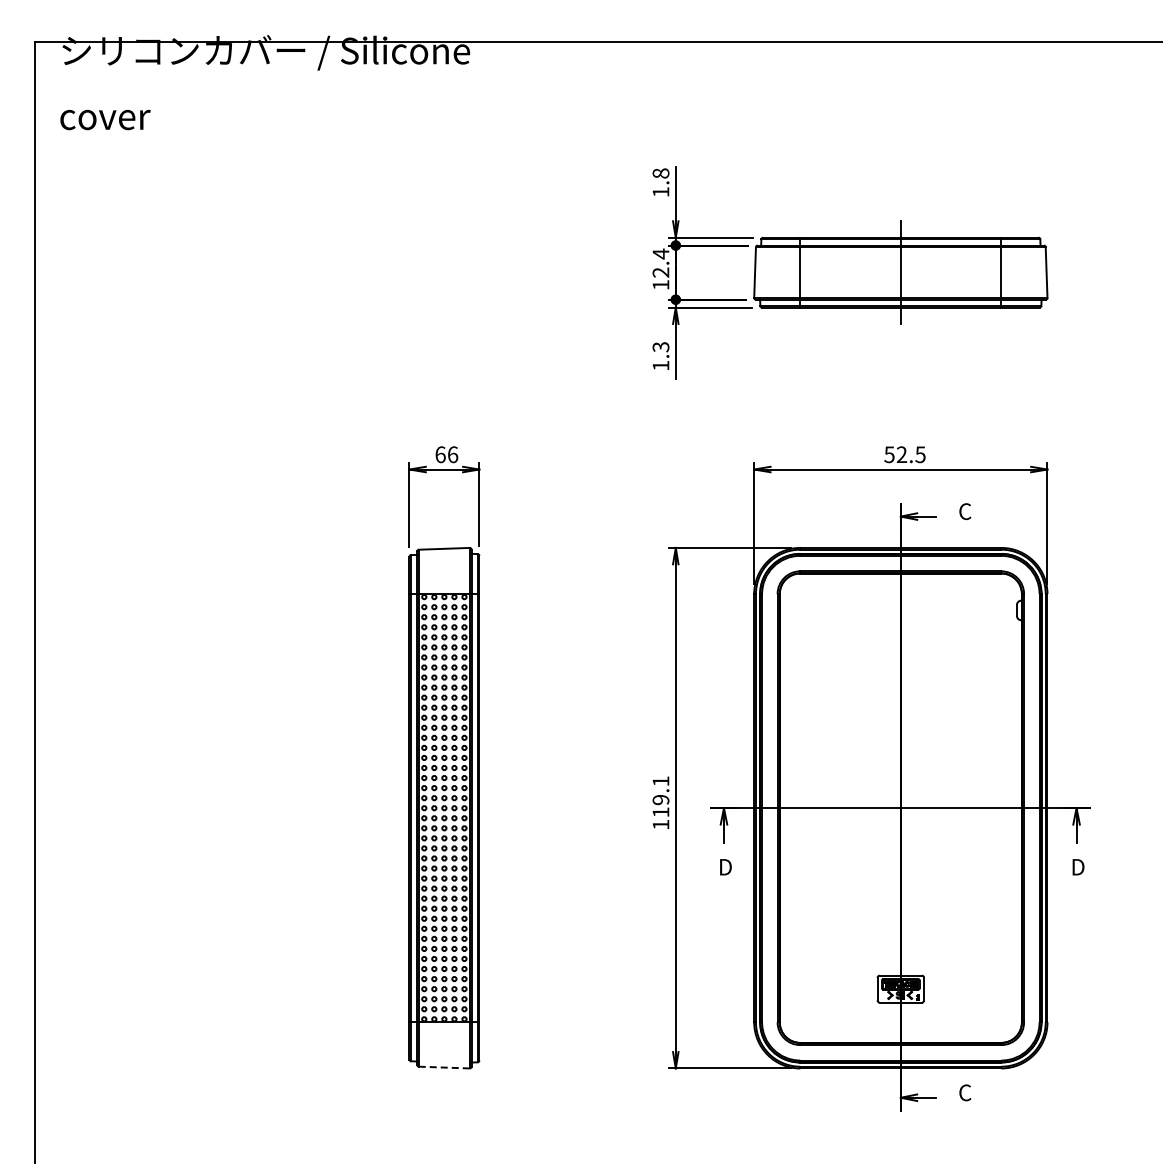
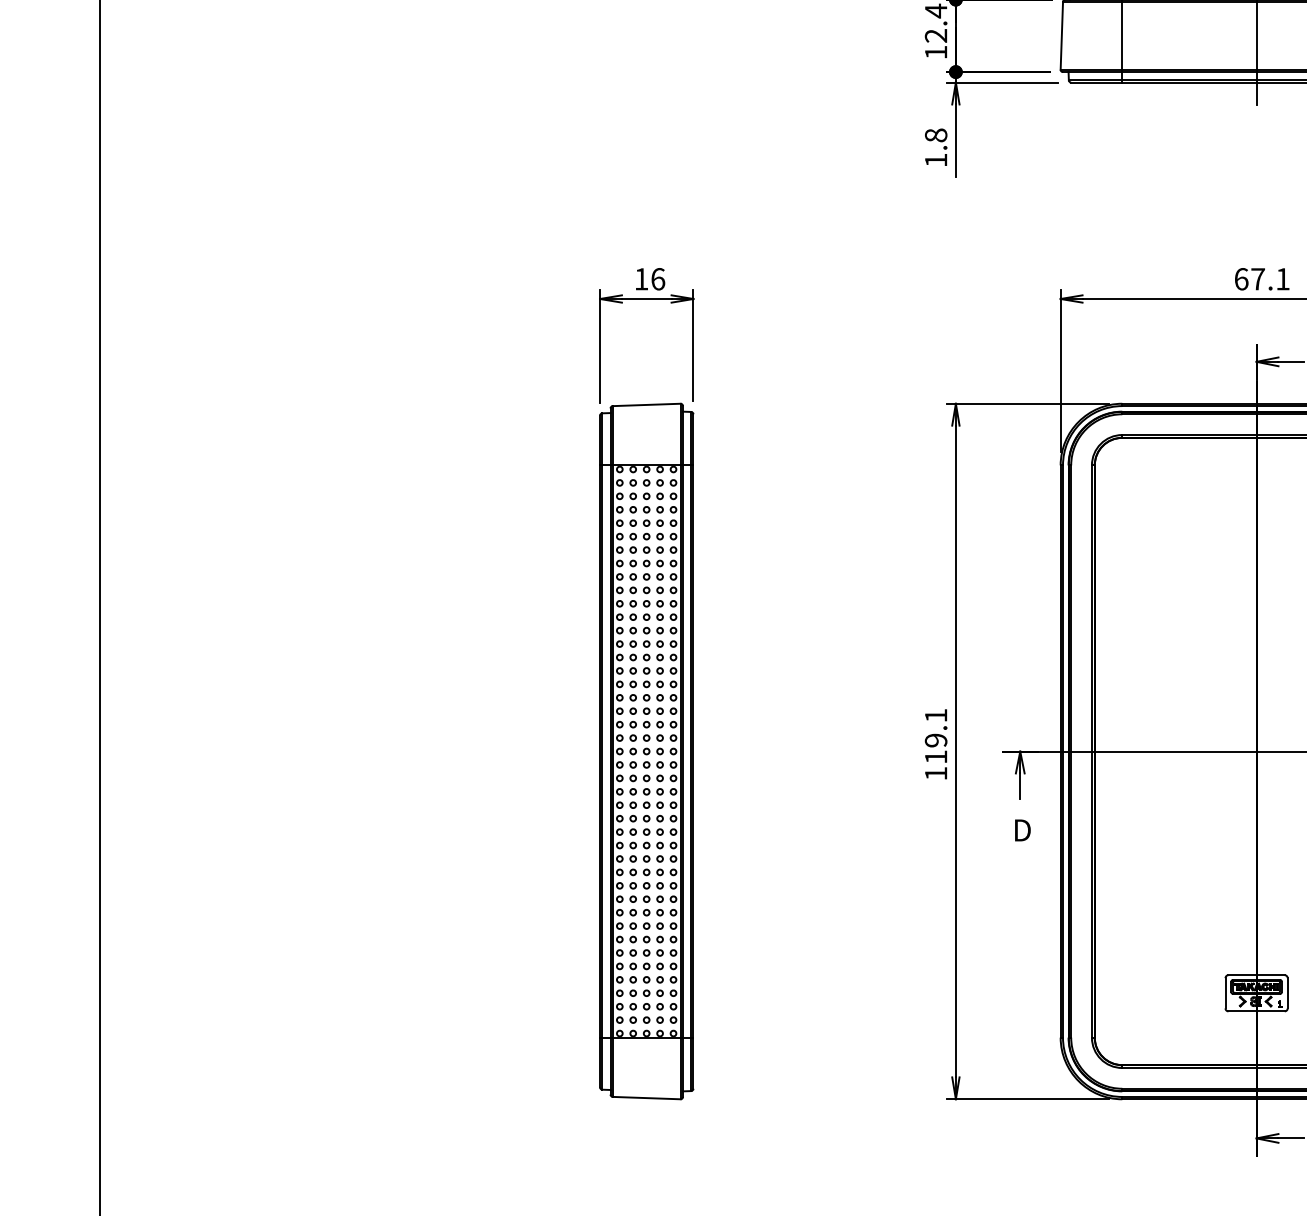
text: (660, 347) -> (935, 135), 1.3 -> 1.8
text: (440, 454) -> (641, 278), 66 -> 16
text: (904, 454) -> (1261, 278), 52.5 -> 67.1
line: (443, 1067) -> (645, 1097), dashed -> solid

